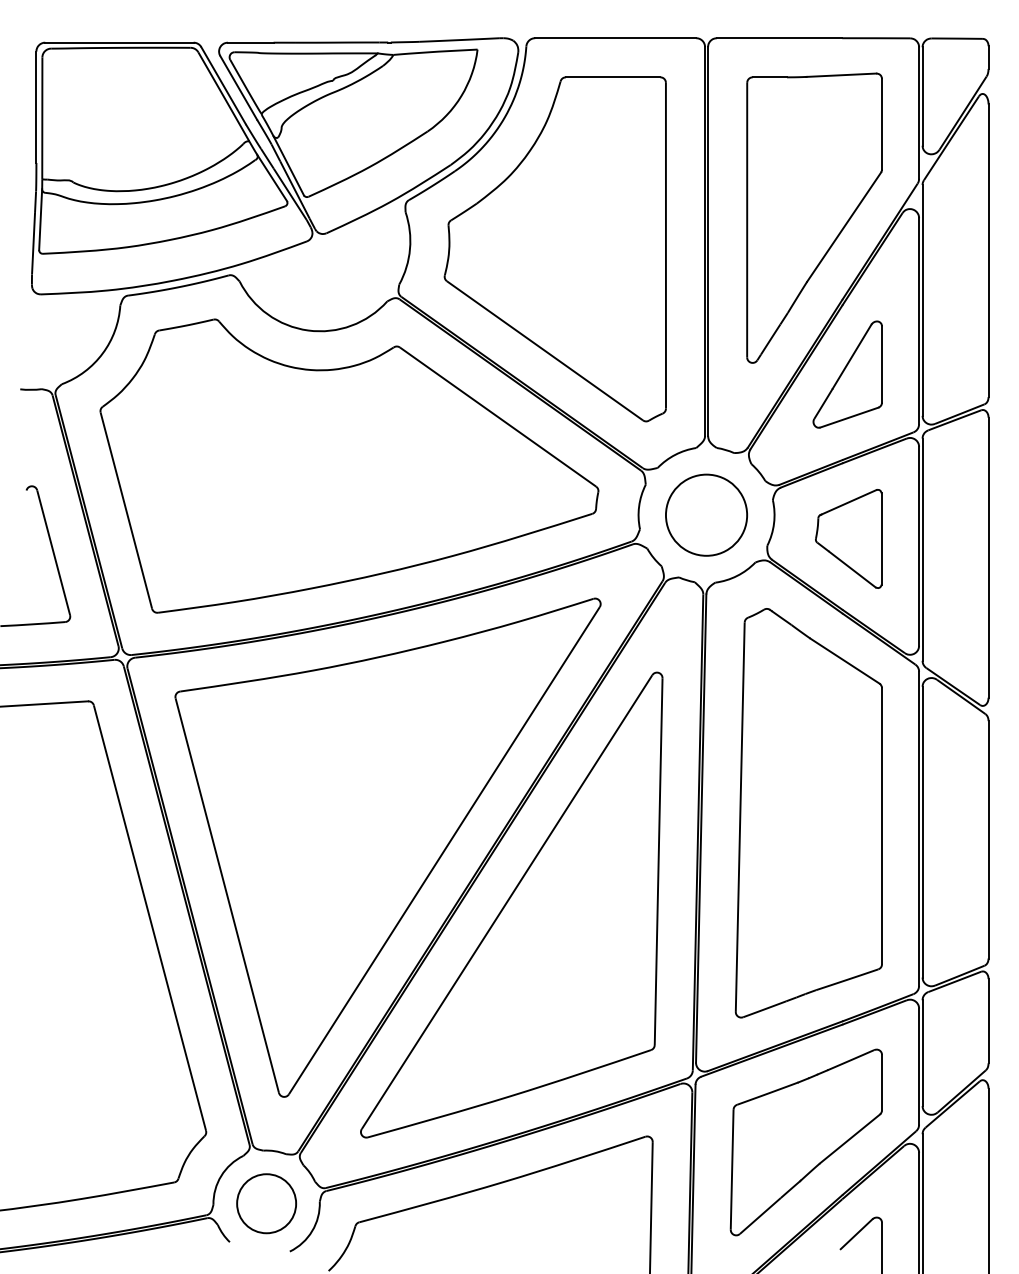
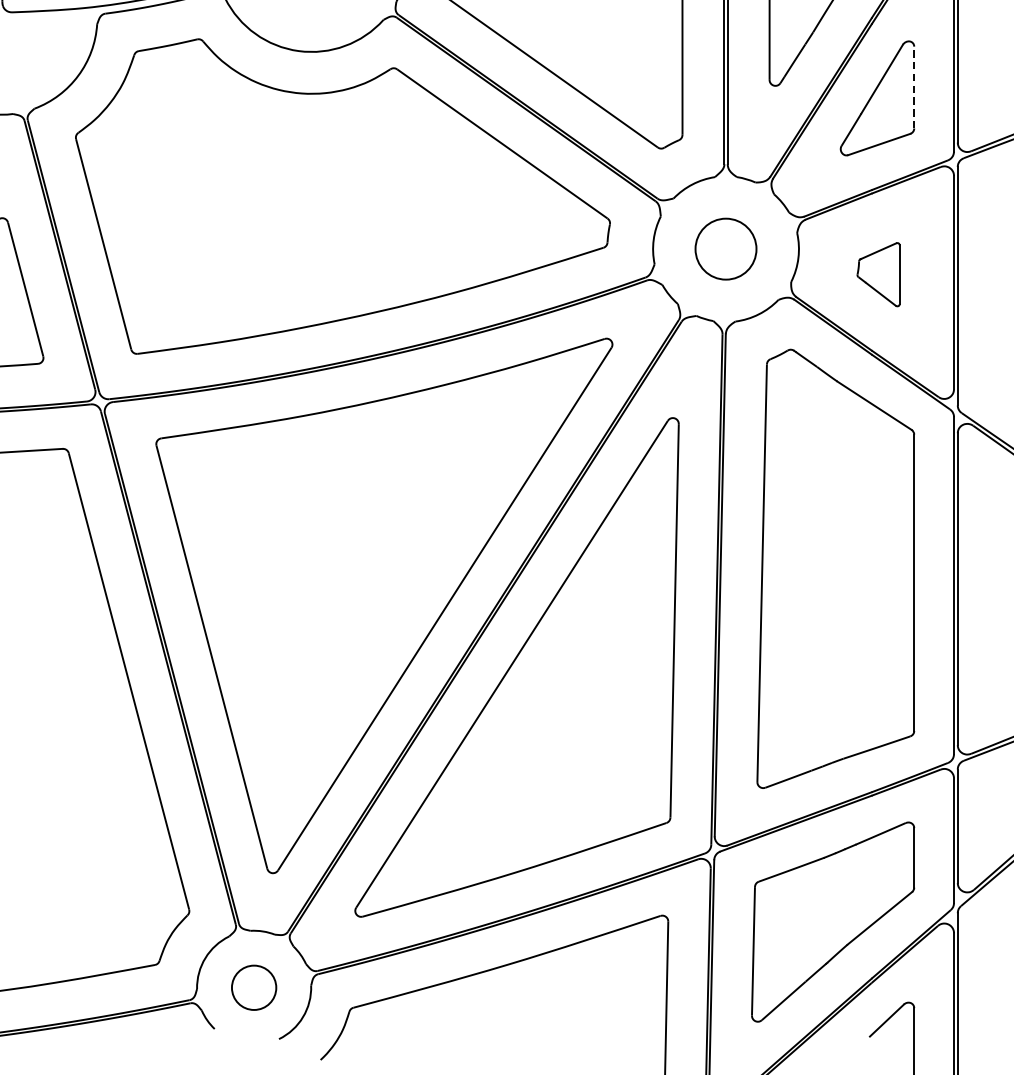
line: (882, 364) -> (914, 87), solid -> dashed
circle: (706, 514) -> (725, 248), size x0.7
part: (848, 538) -> (878, 274), size x0.6
circle: (266, 1203) -> (253, 987), size x0.7

